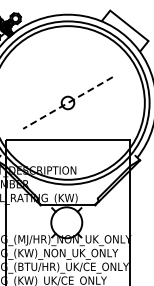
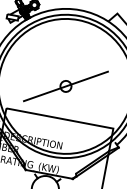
line: (68, 103) -> (66, 86), dashed -> solid

